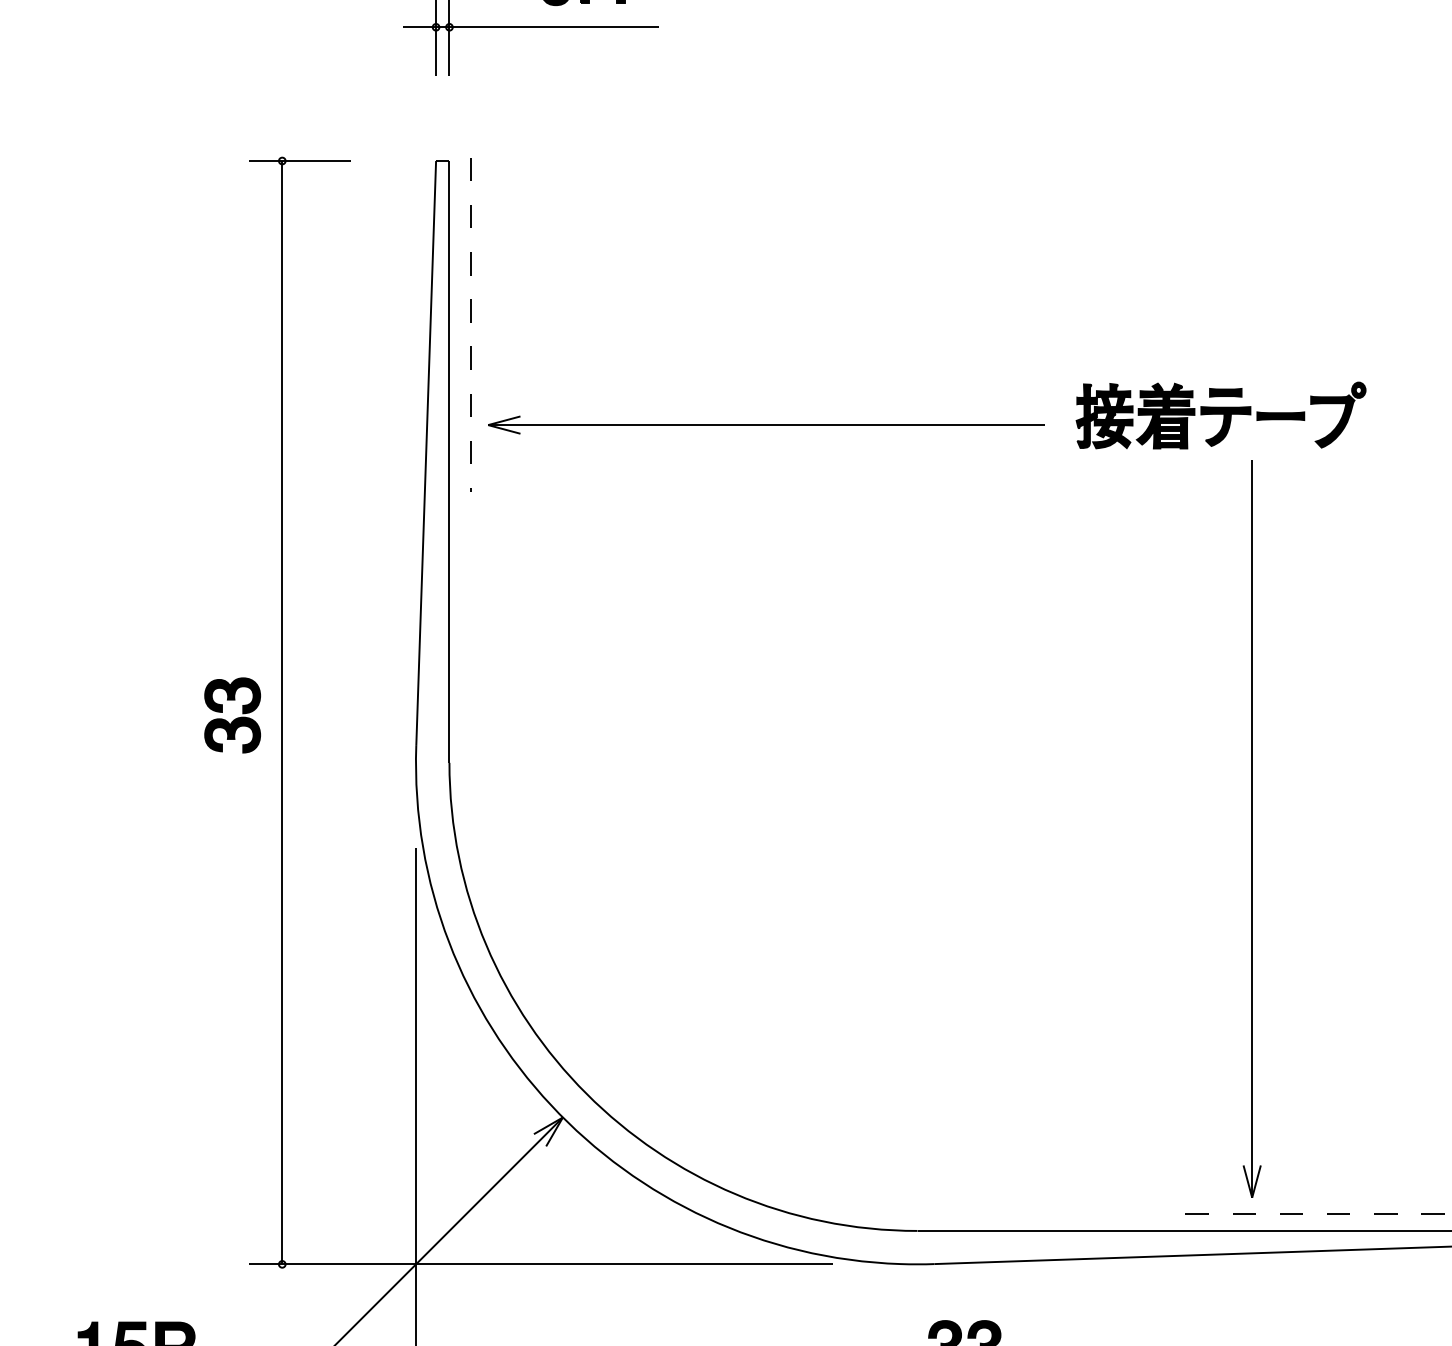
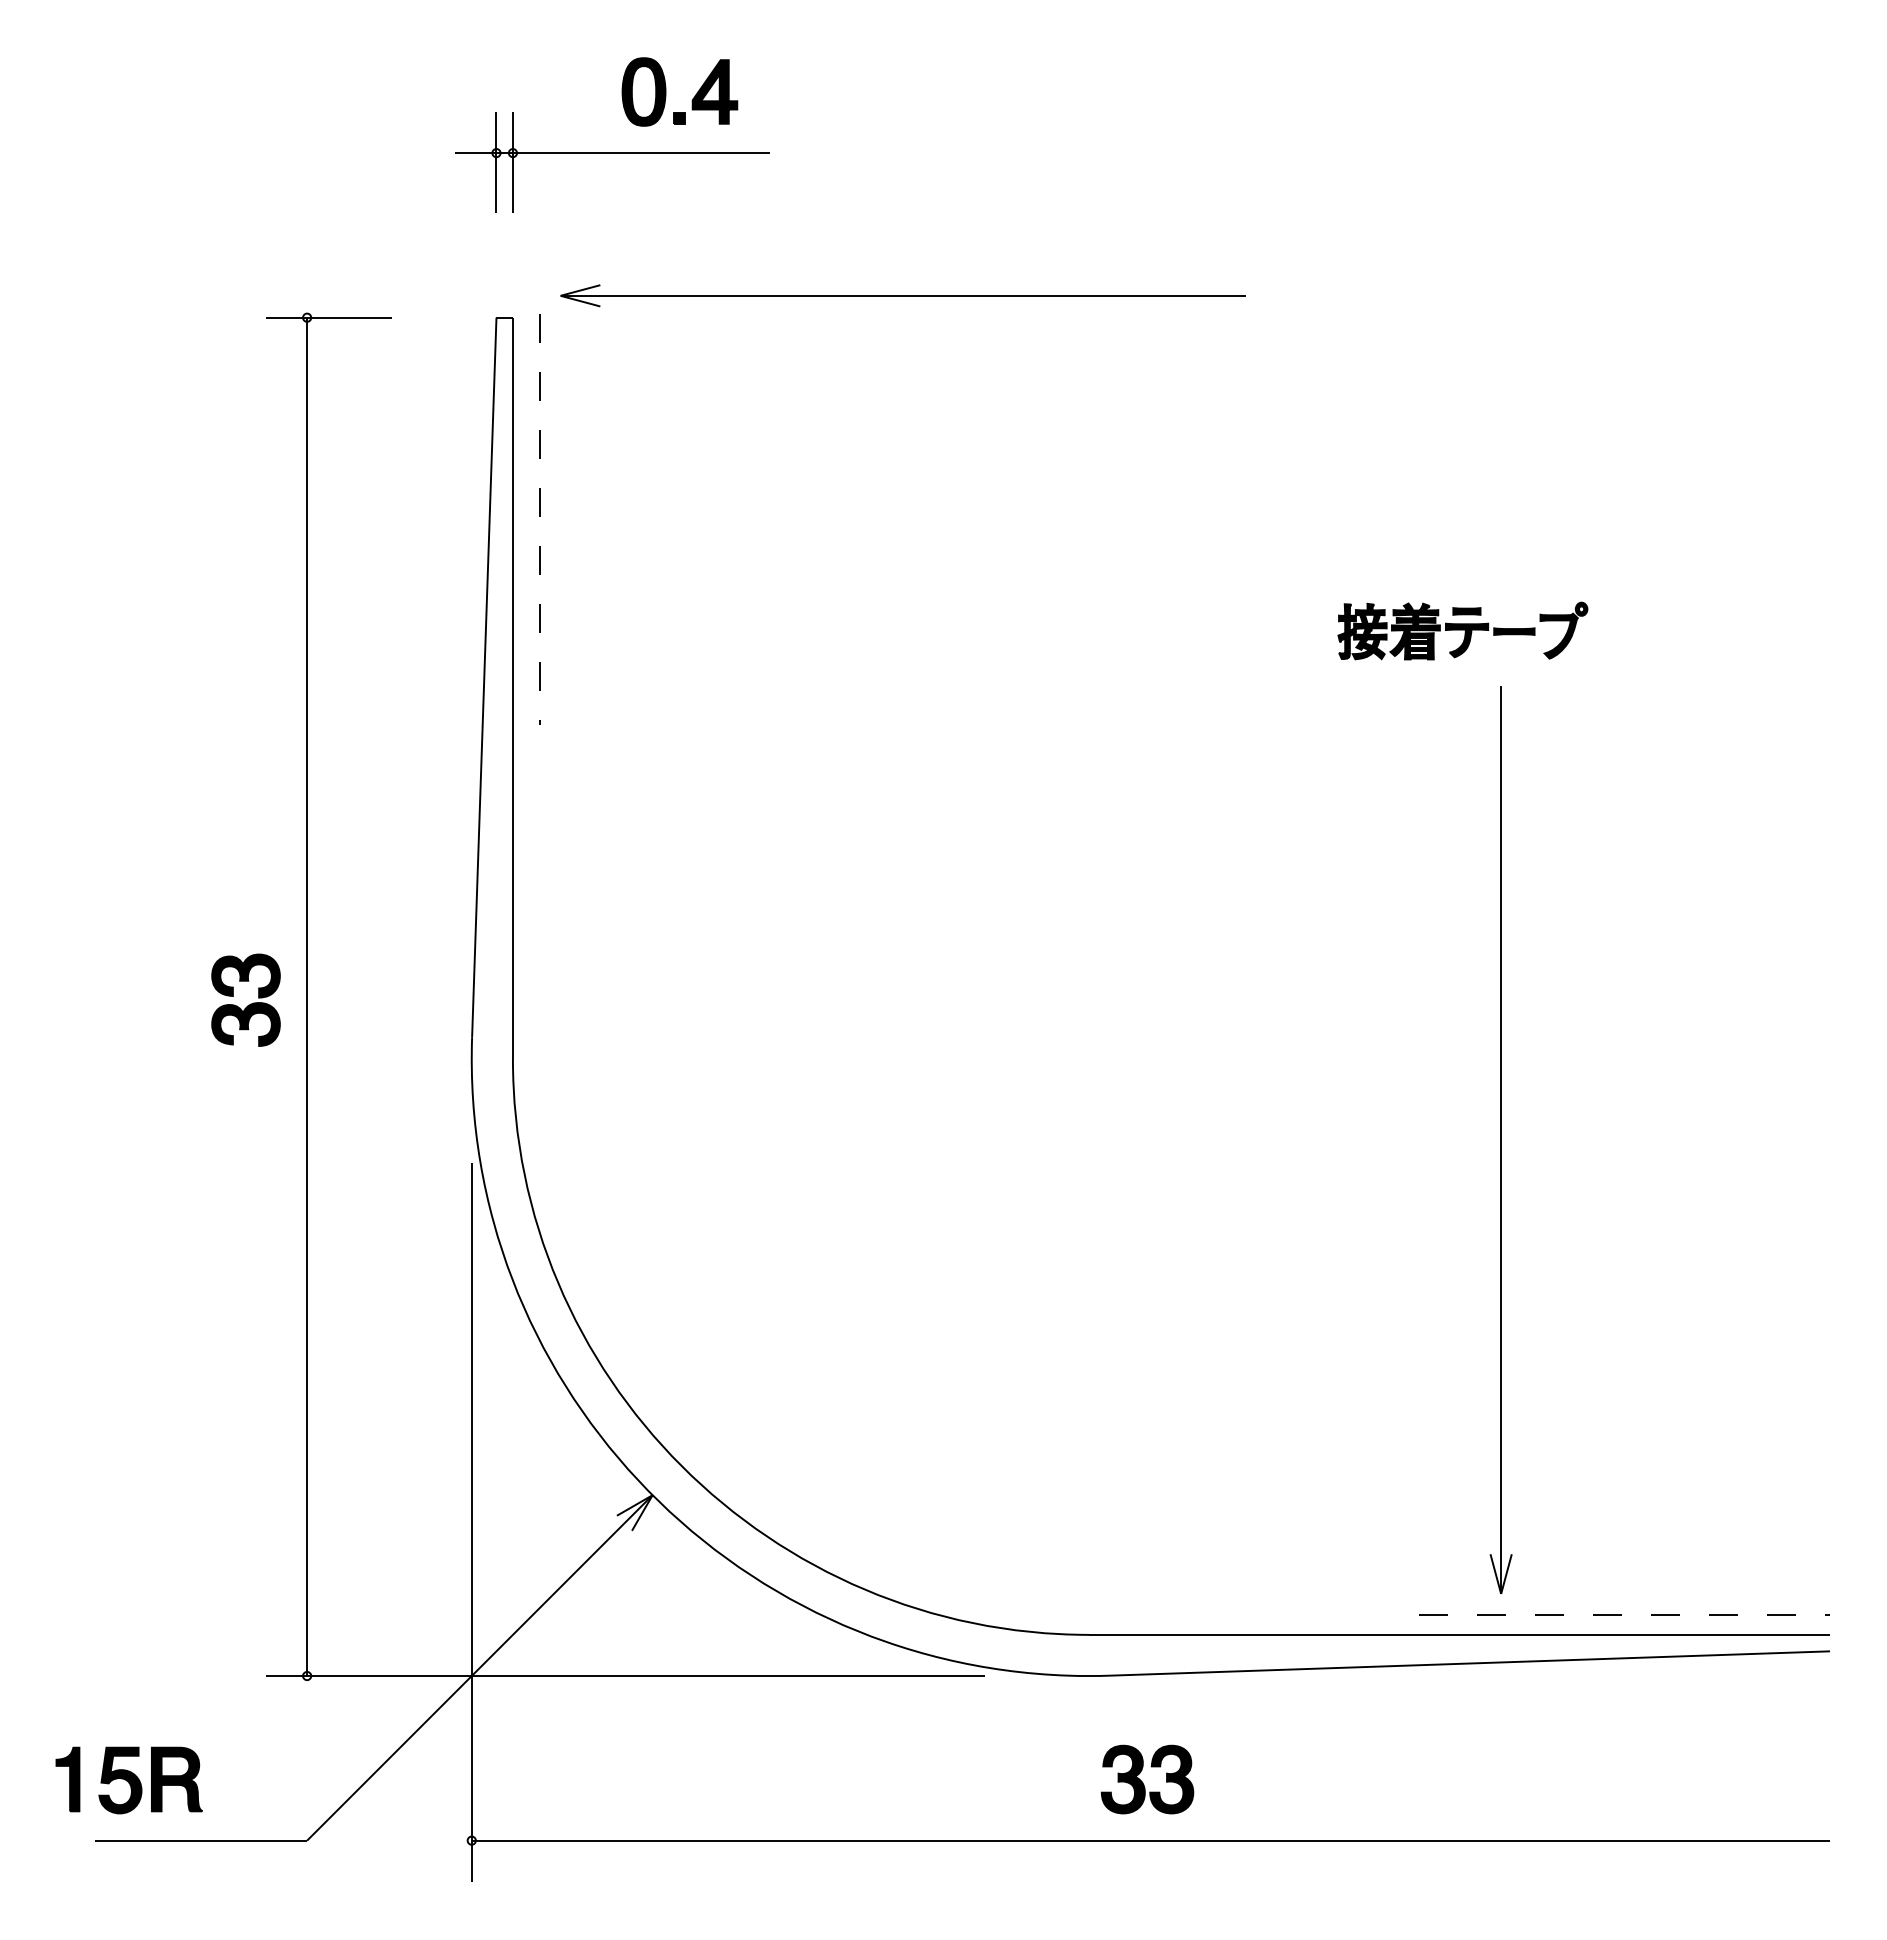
part: (1220, 415) -> (1462, 630), size x0.7
part: (765, 424) -> (902, 295), moved

